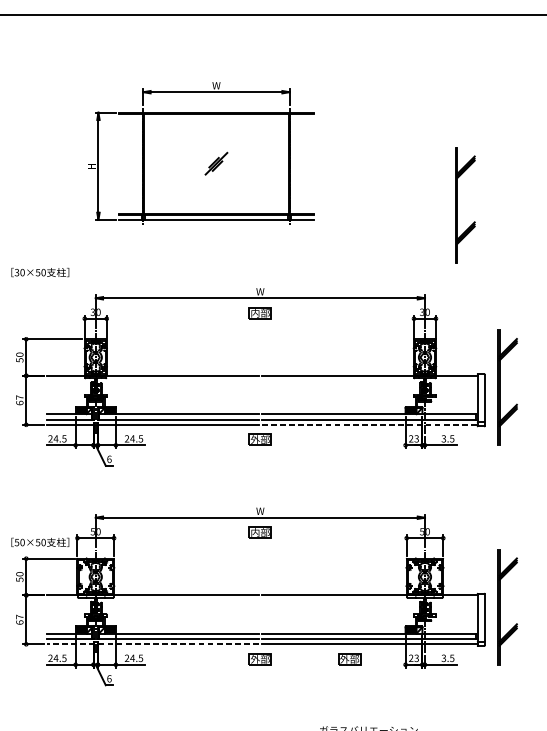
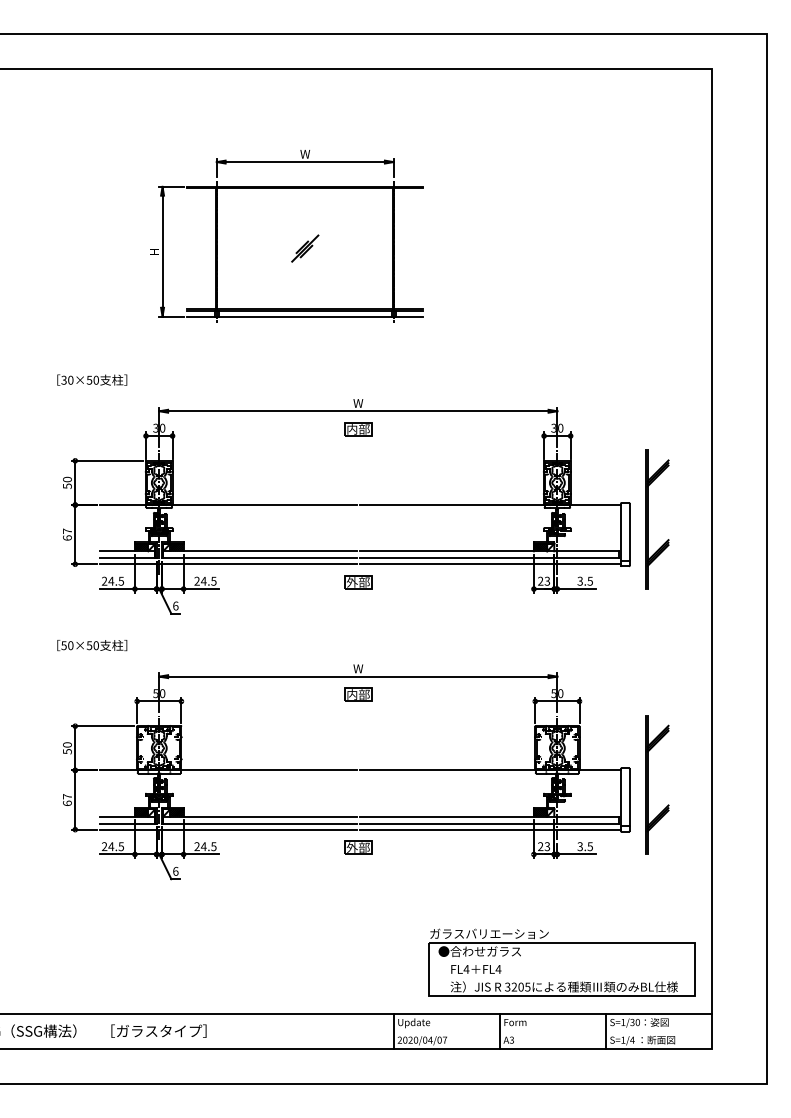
part: (458, 205) -> (597, 298), removed
line: (370, 424) -> (491, 564), dashed -> solid
text: (40, 542) -> (92, 645), moved
line: (152, 644) -> (227, 829), dashed -> solid
part: (349, 659) -> (466, 847), removed

